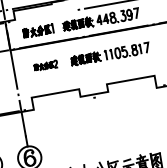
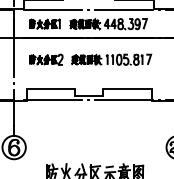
line: (43, 16) -> (52, 10), added
part: (46, 65) -> (46, 59), size x1.43
line: (128, 91) -> (123, 99), added
line: (59, 103) -> (52, 99), added

